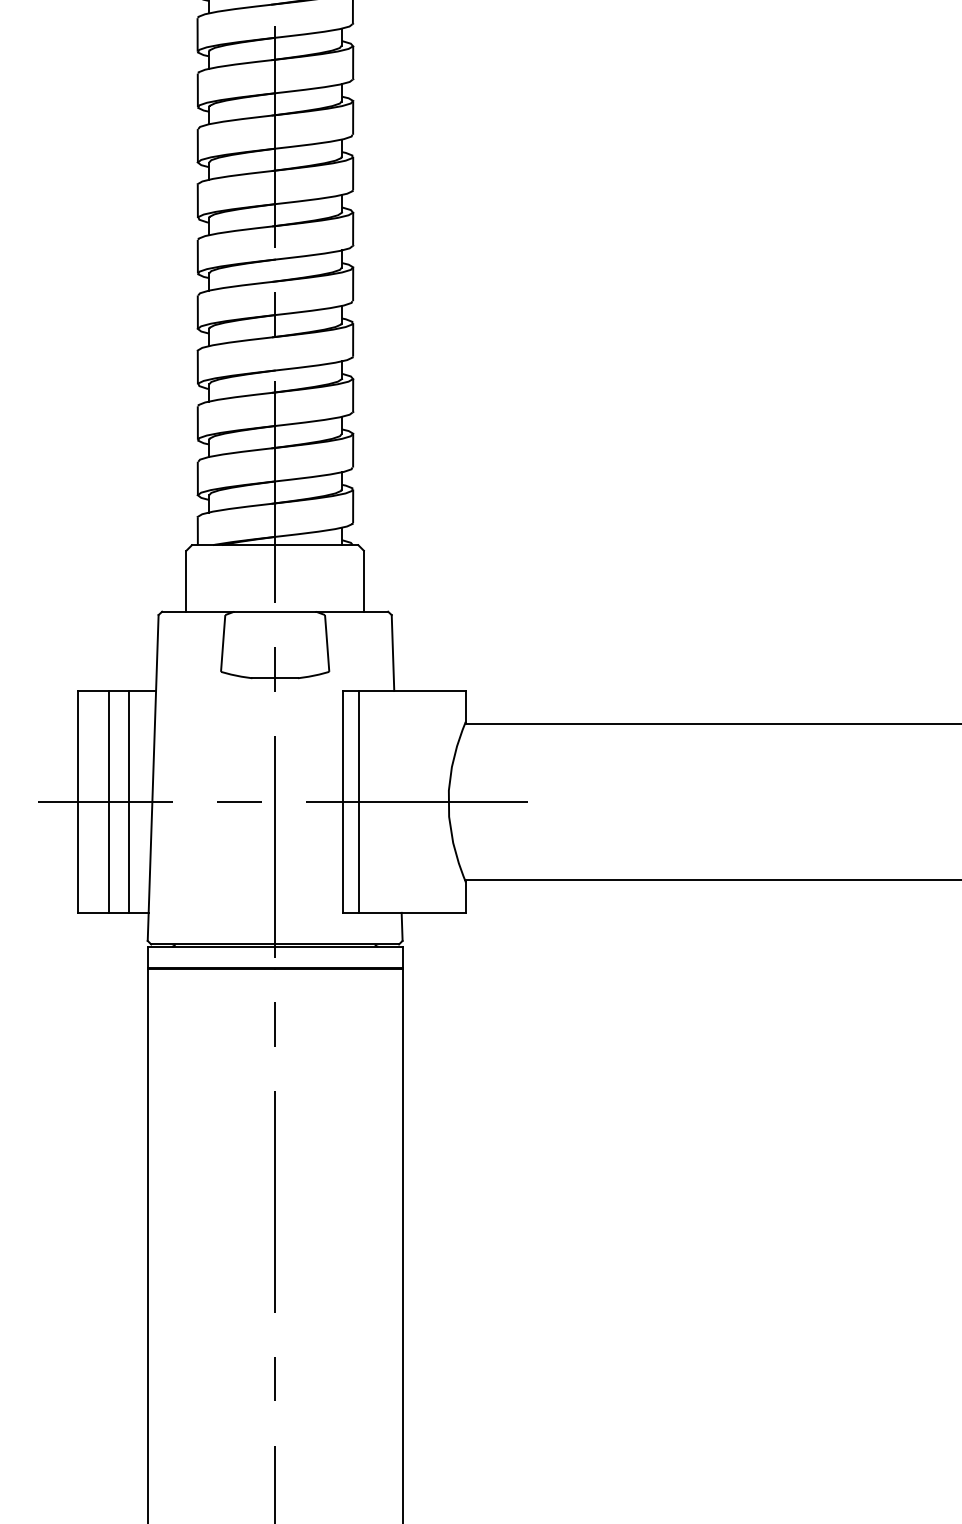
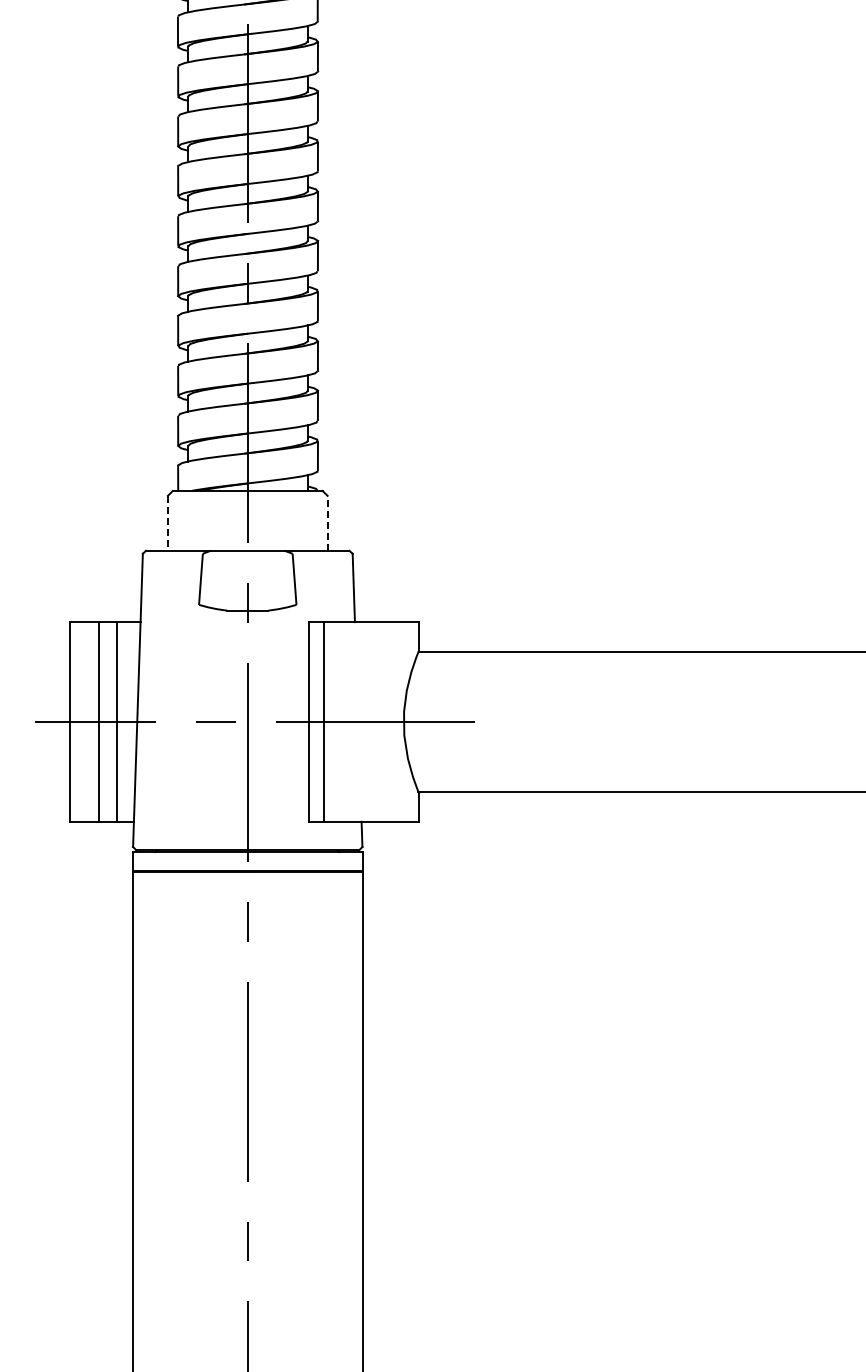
line: (363, 580) -> (327, 522), solid -> dashed
line: (185, 581) -> (167, 523), solid -> dashed

